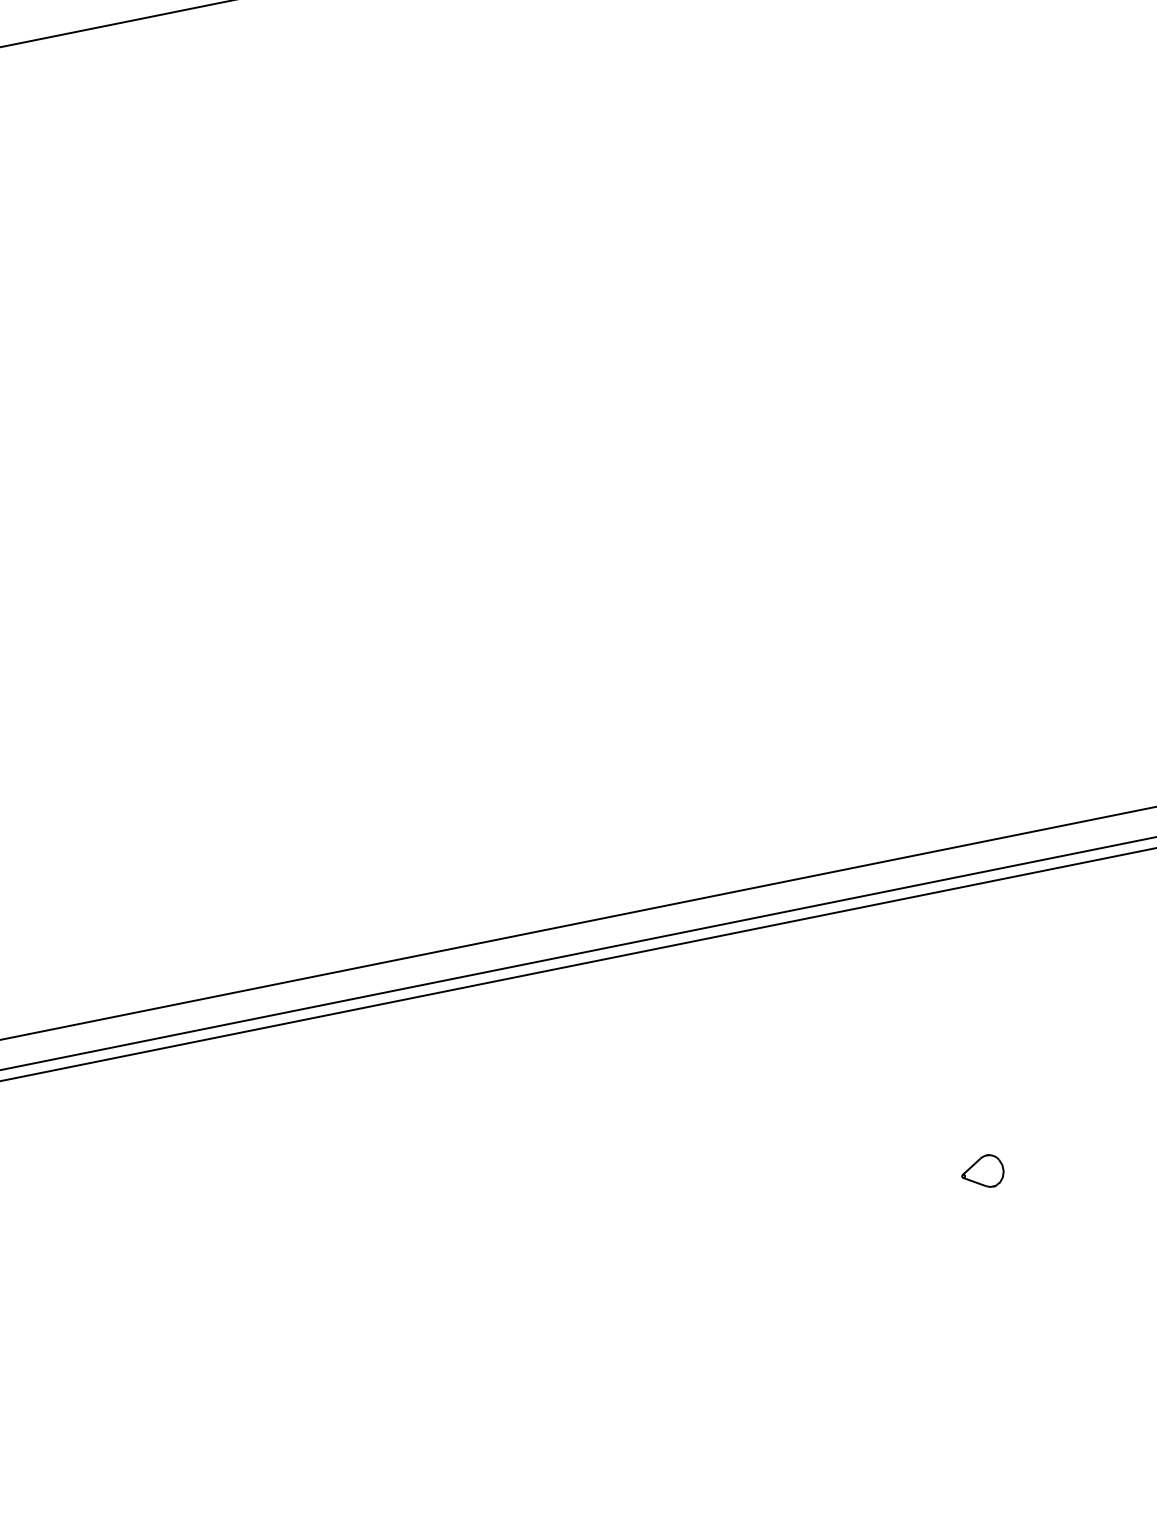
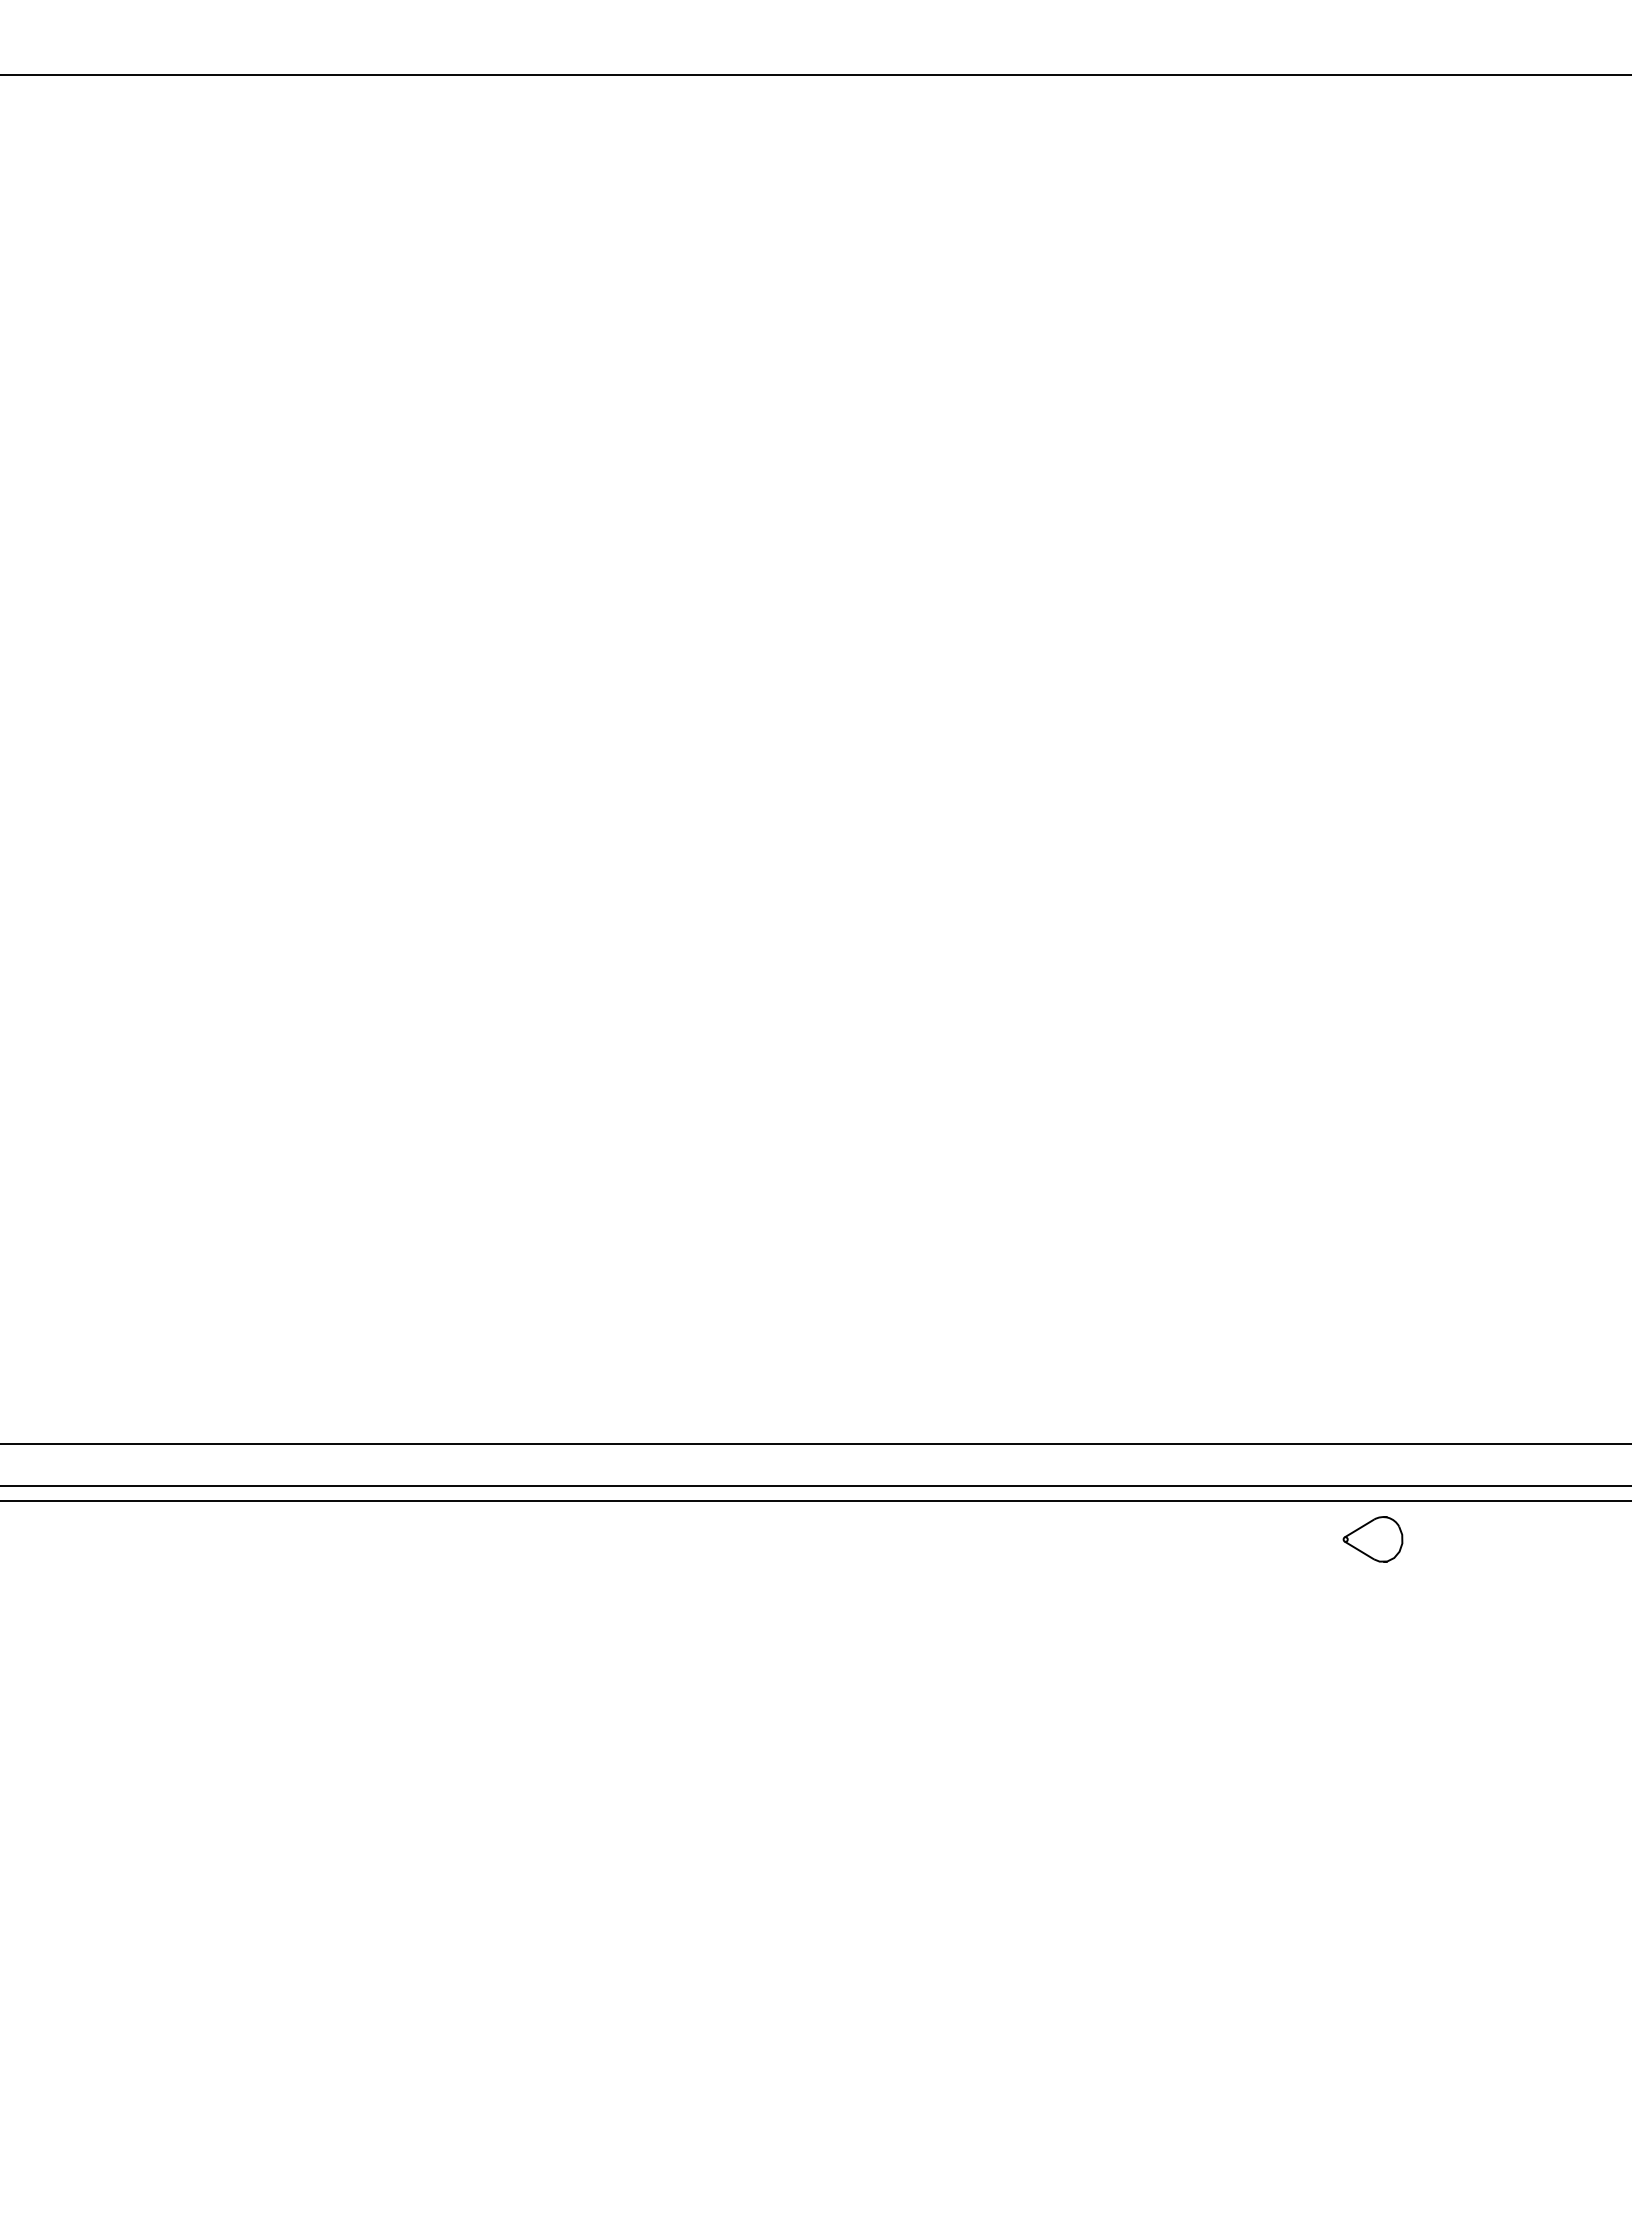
part: (982, 1172) -> (1372, 1539), moved

